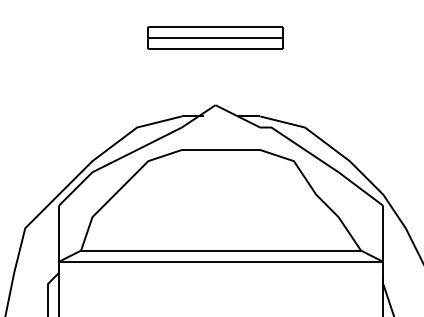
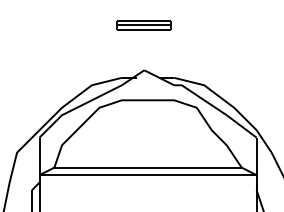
part: (214, 38) -> (143, 25), size x0.6

